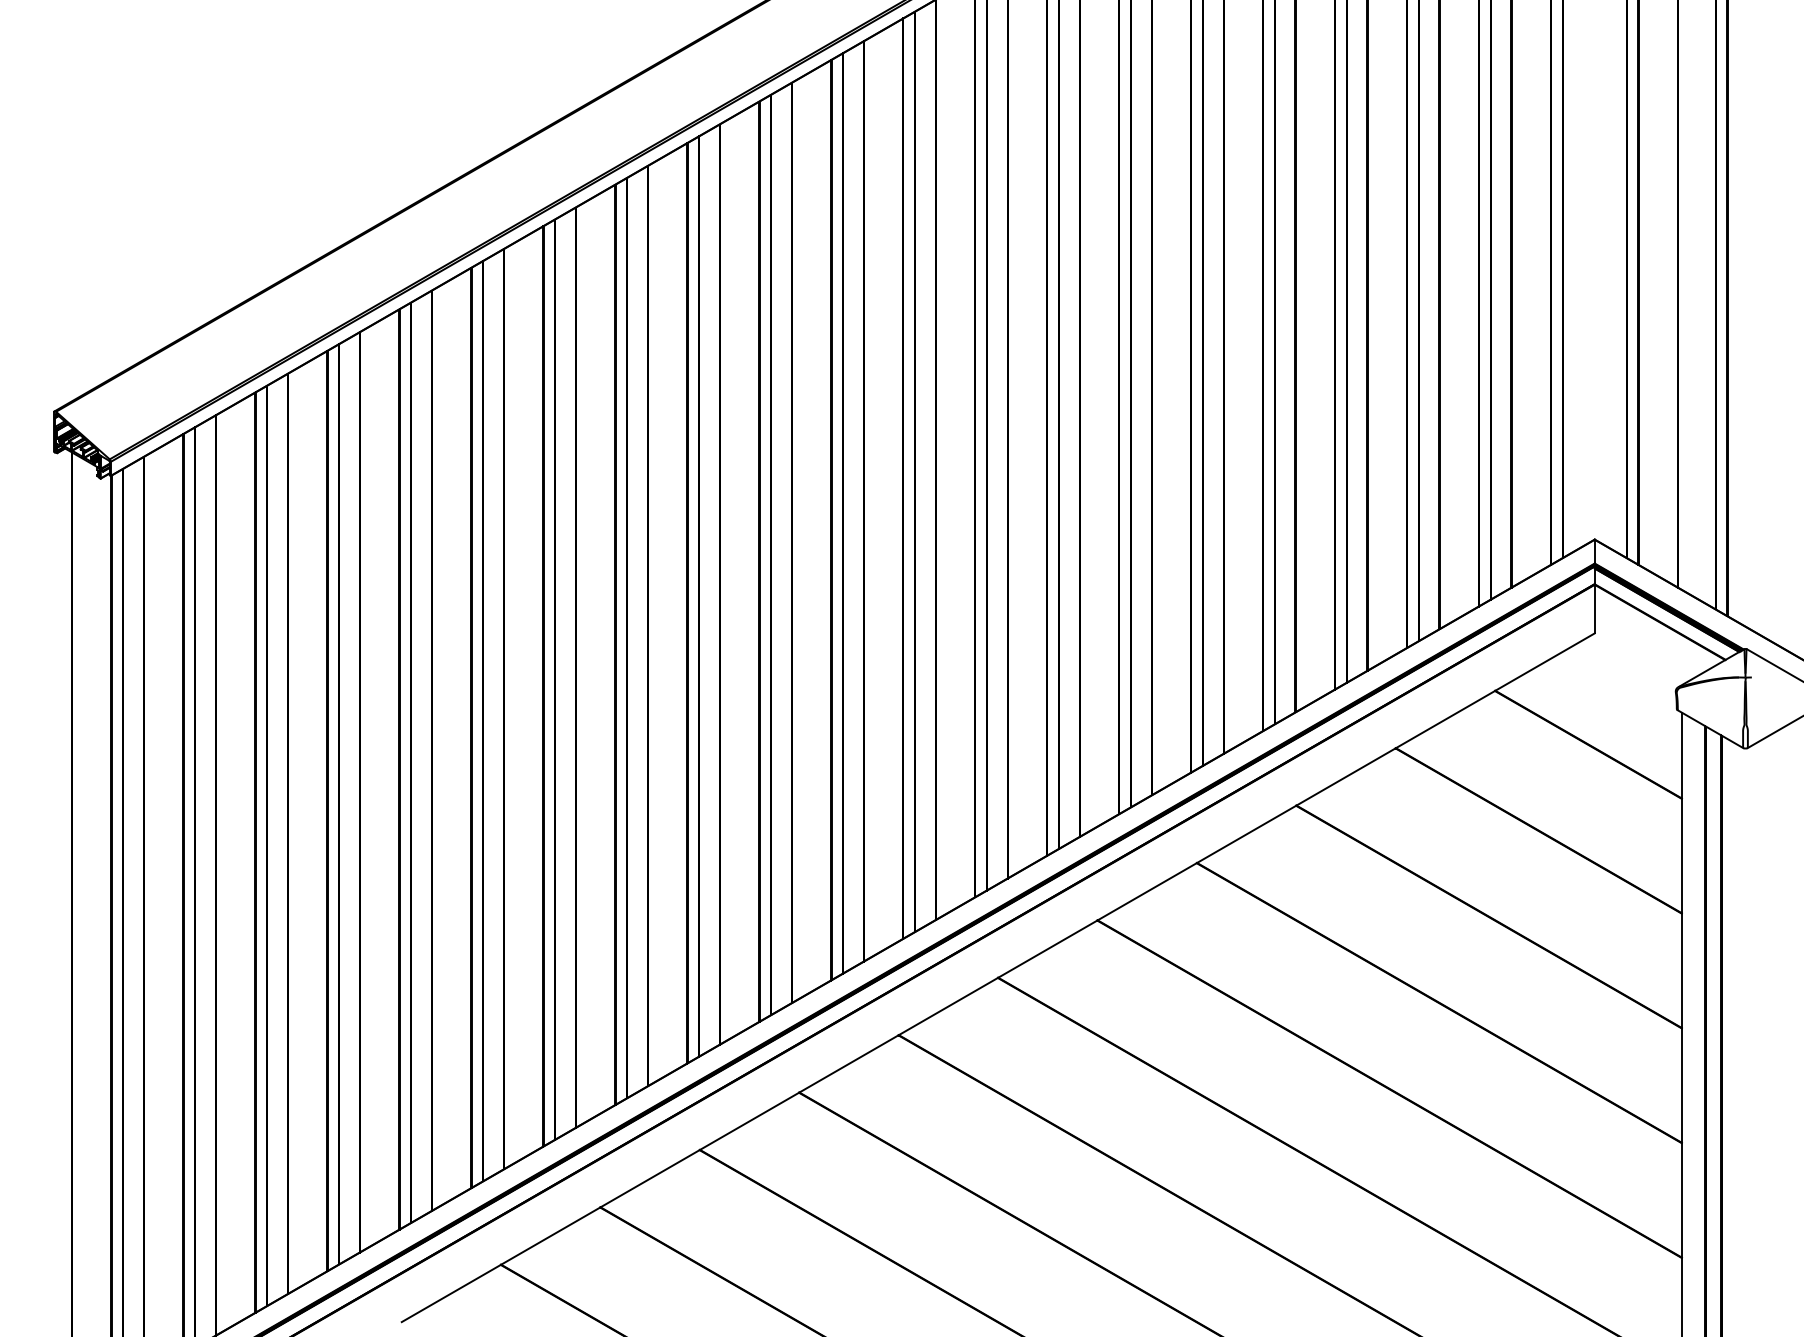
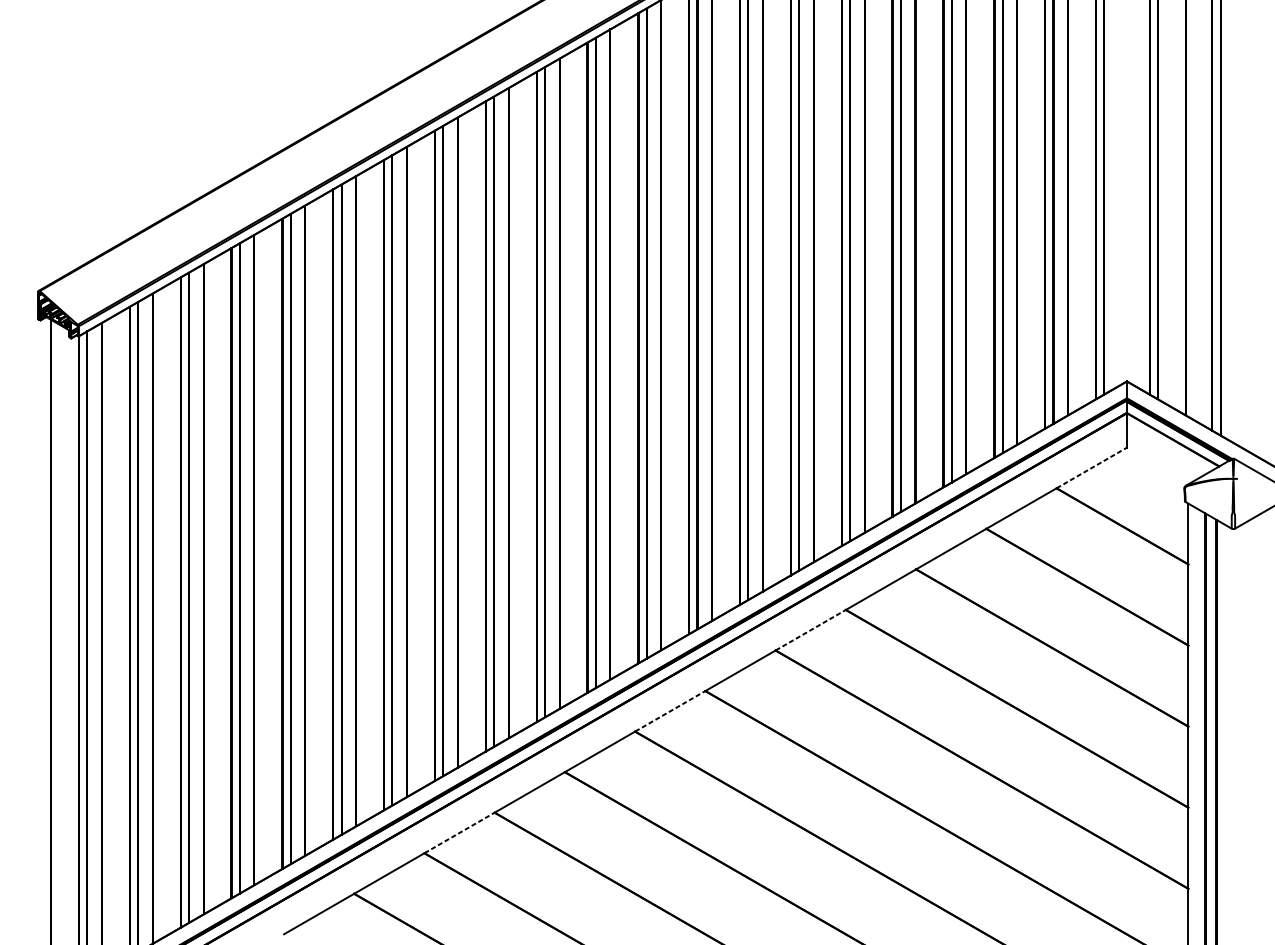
line: (1545, 661) -> (1092, 467), solid -> dashed
line: (1147, 891) -> (810, 630), solid -> dashed
line: (948, 1006) -> (670, 711), solid -> dashed
line: (650, 1178) -> (459, 832), solid -> dashed

